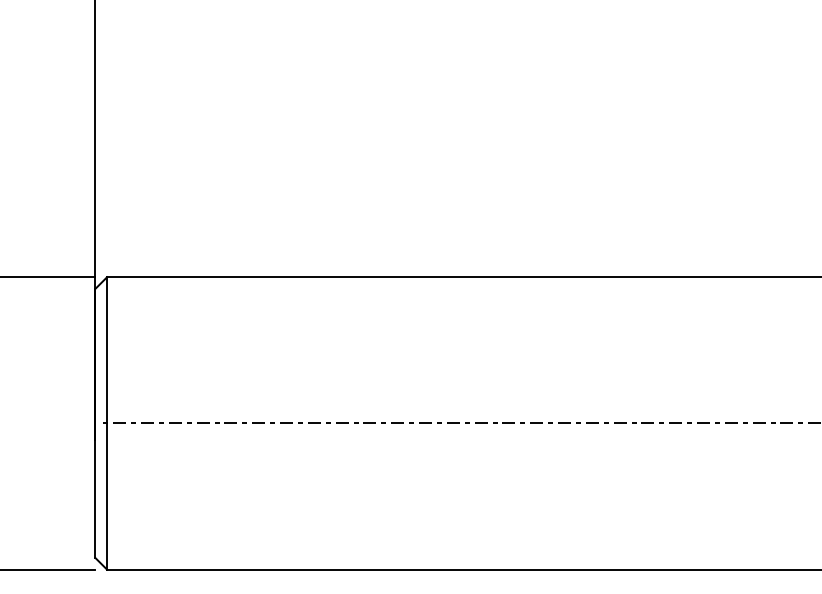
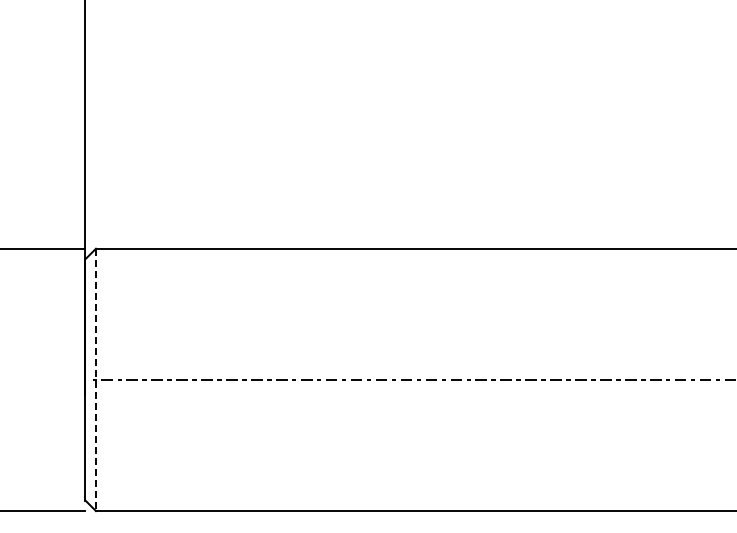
line: (106, 424) -> (95, 380), solid -> dashed

